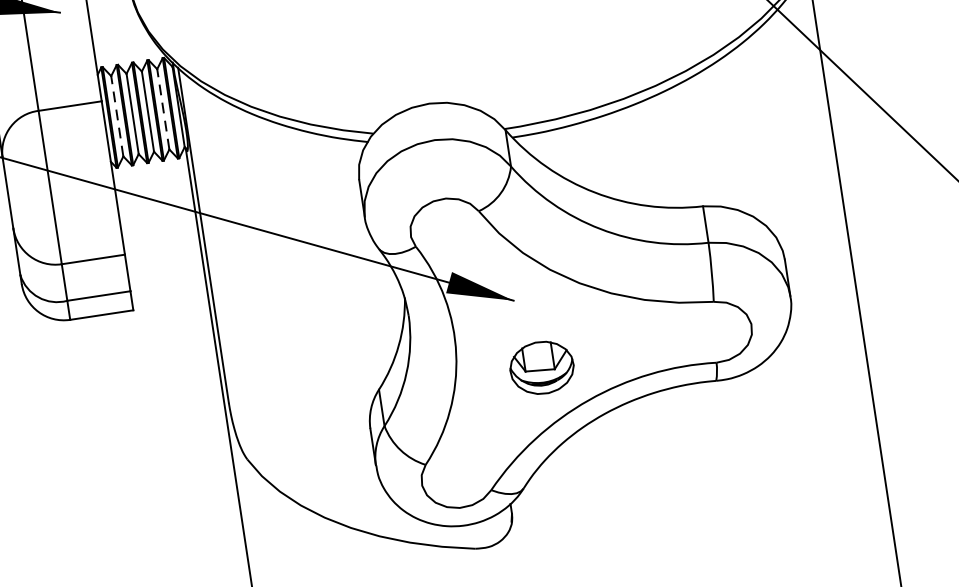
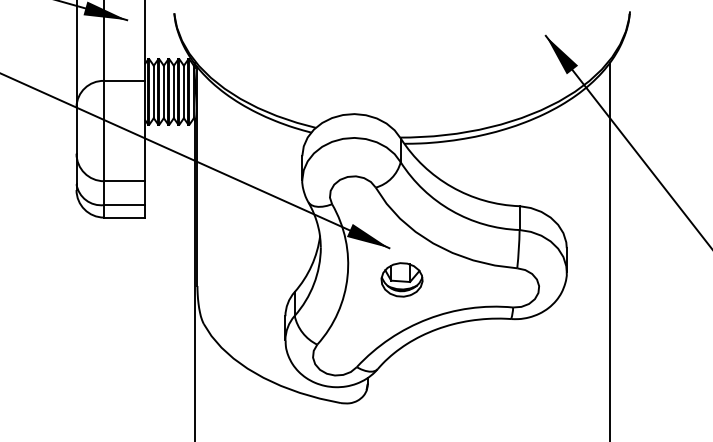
line: (162, 108) -> (183, 91), dashed -> solid
line: (116, 115) -> (153, 91), dashed -> solid
part: (541, 367) -> (401, 279), moved

